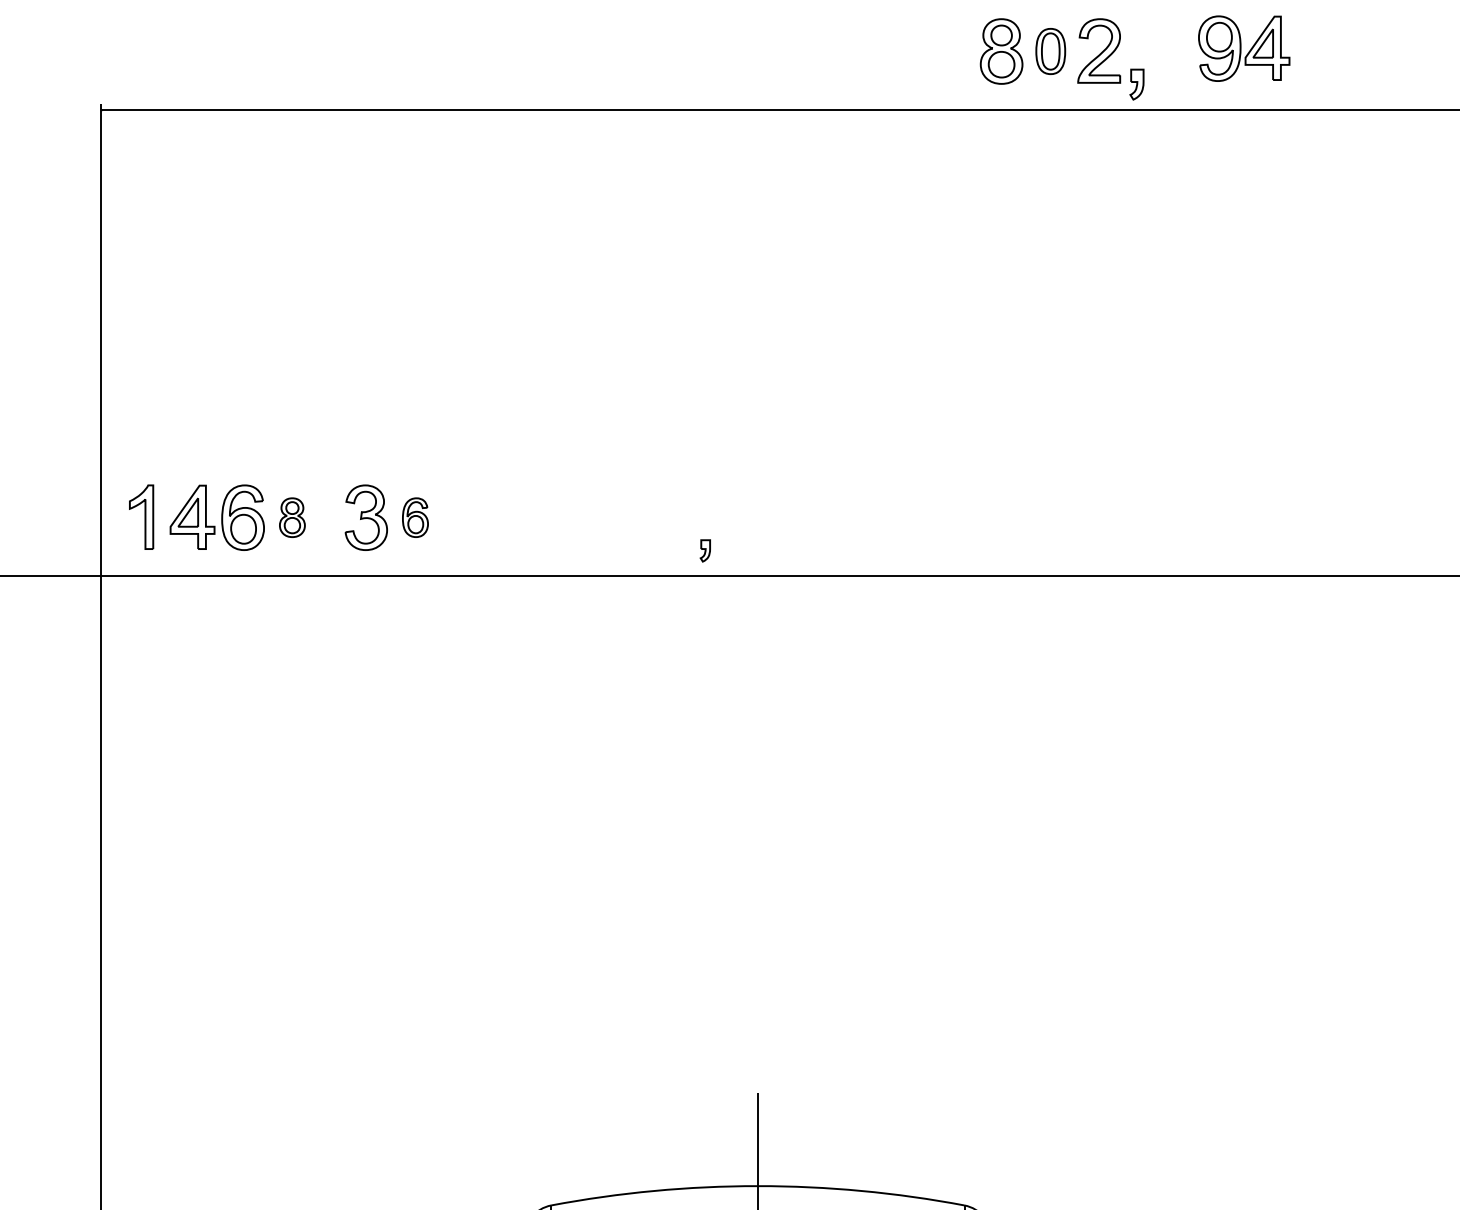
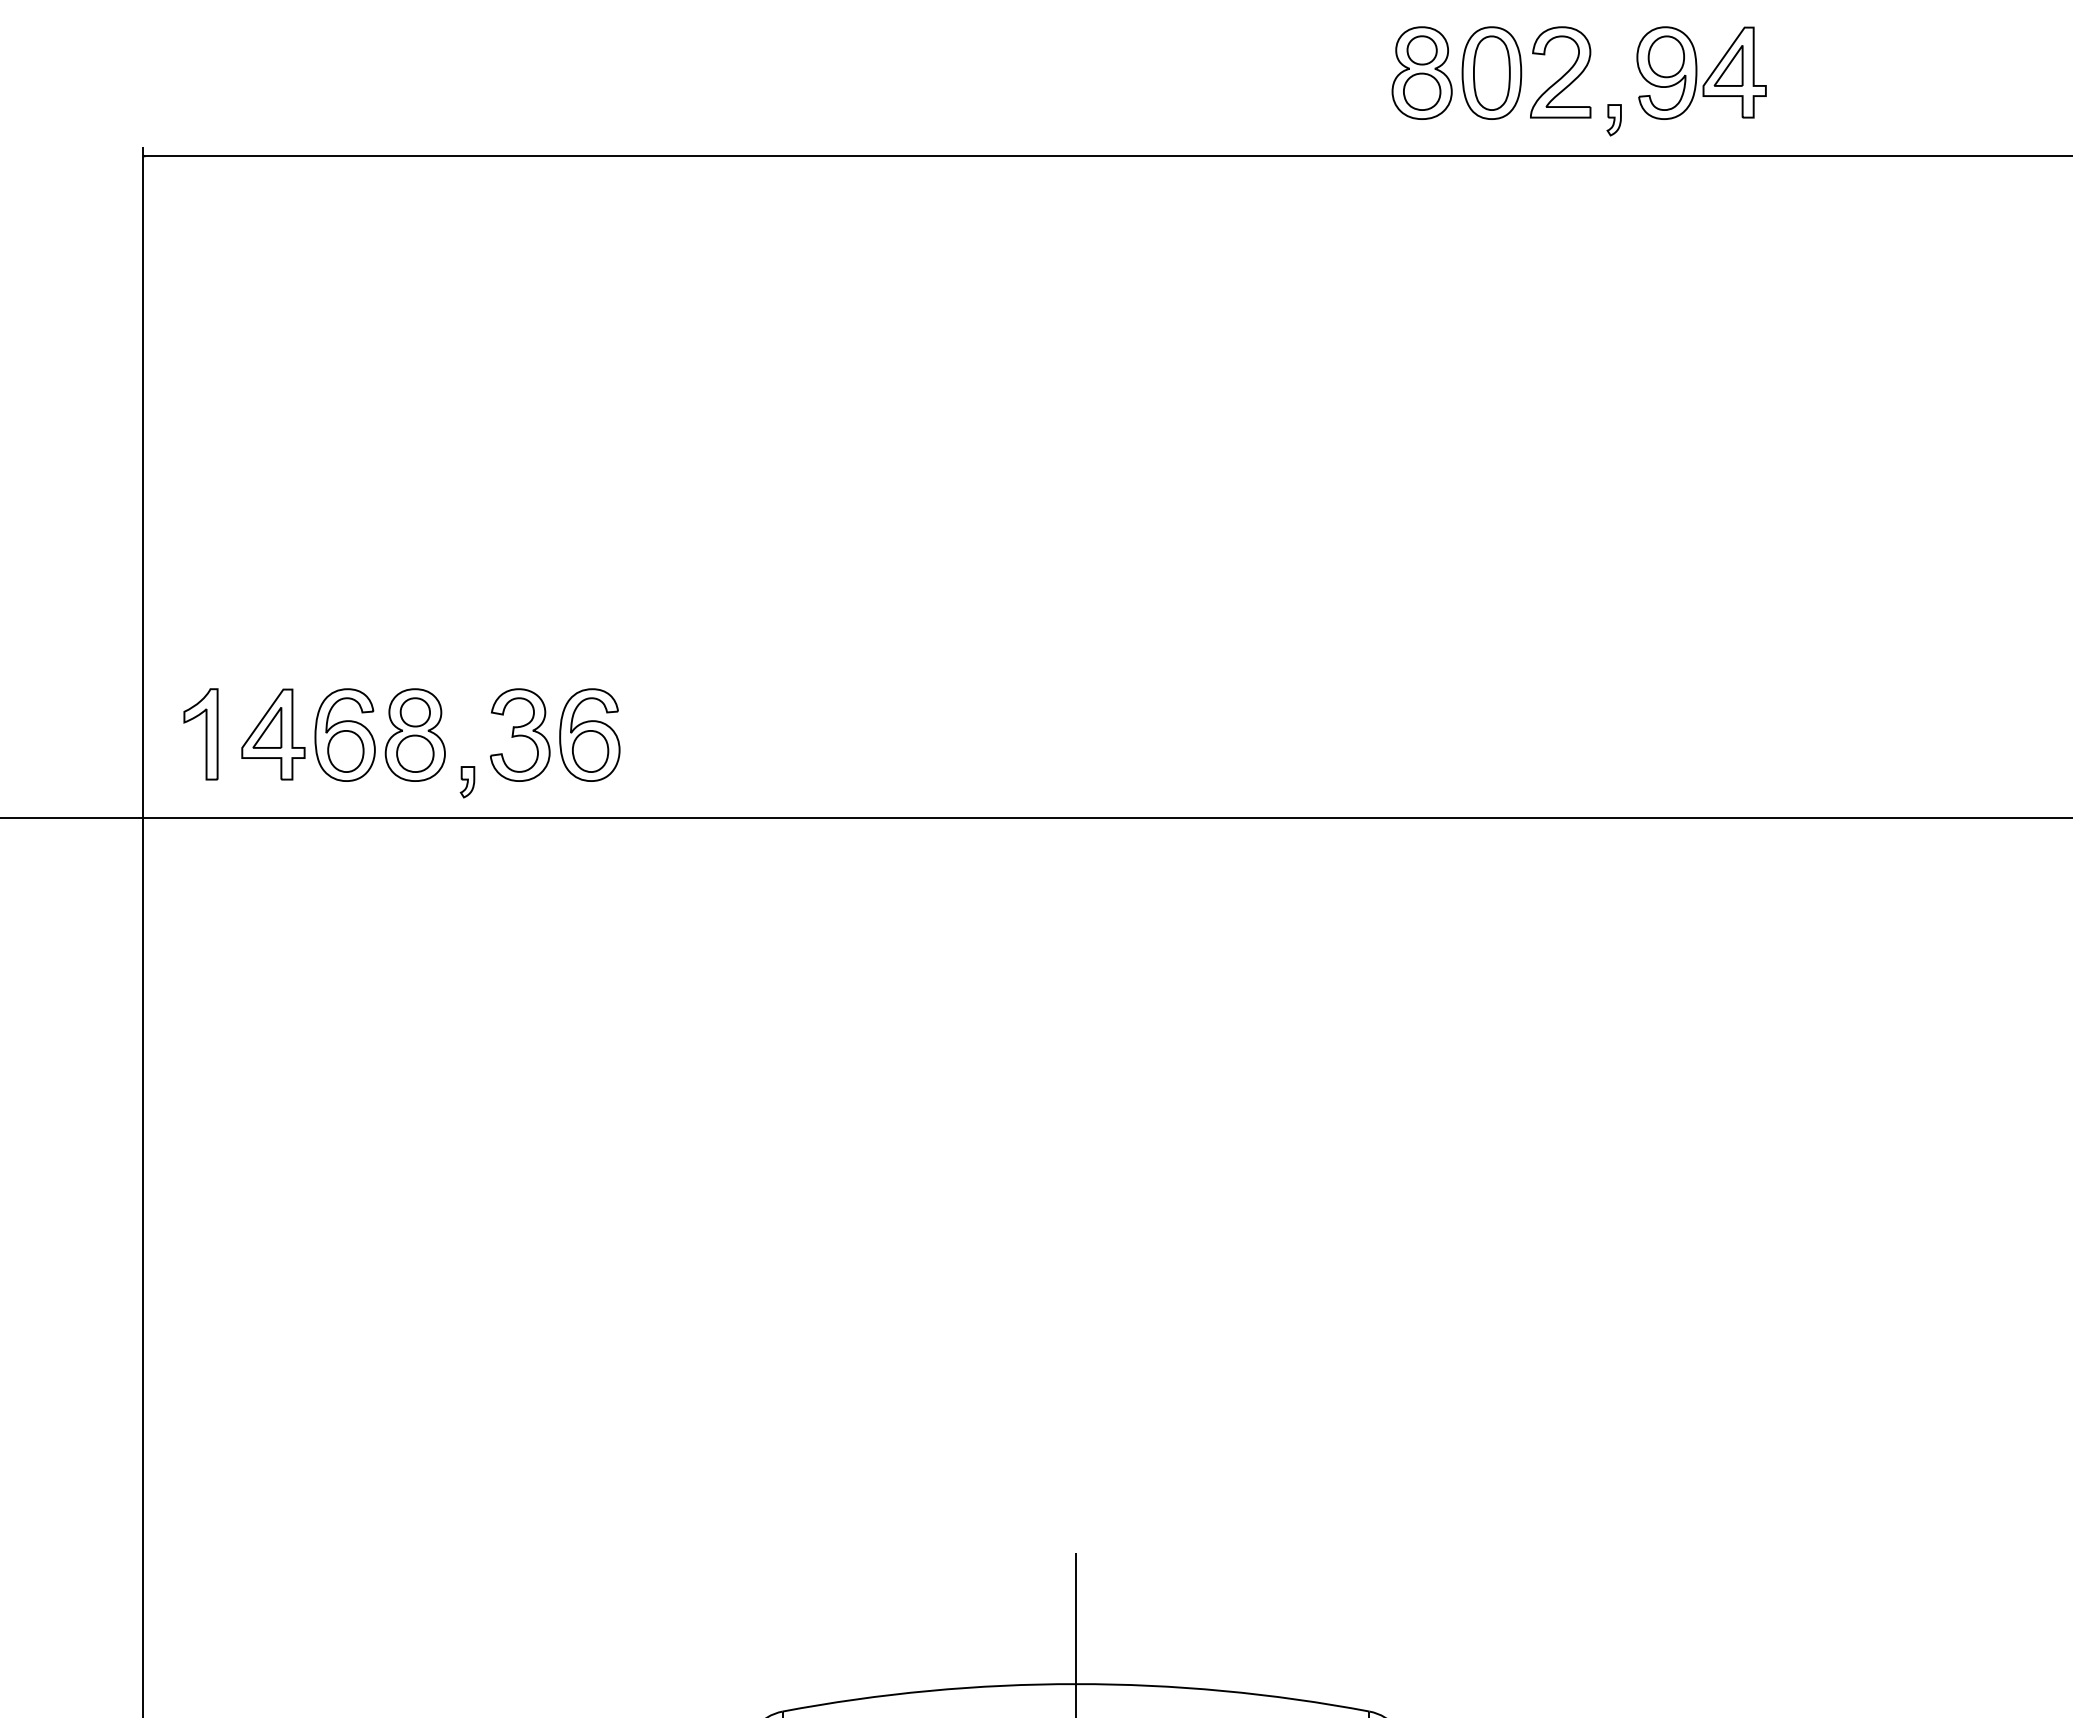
part: (1244, 48) -> (1701, 72), moved
part: (1050, 51) -> (1491, 72), size x1.43
part: (1136, 84) -> (1613, 120), size x0.71
part: (291, 517) -> (414, 734), size x1.67
part: (415, 517) -> (589, 734), size x1.67
part: (705, 551) -> (467, 782), moved

